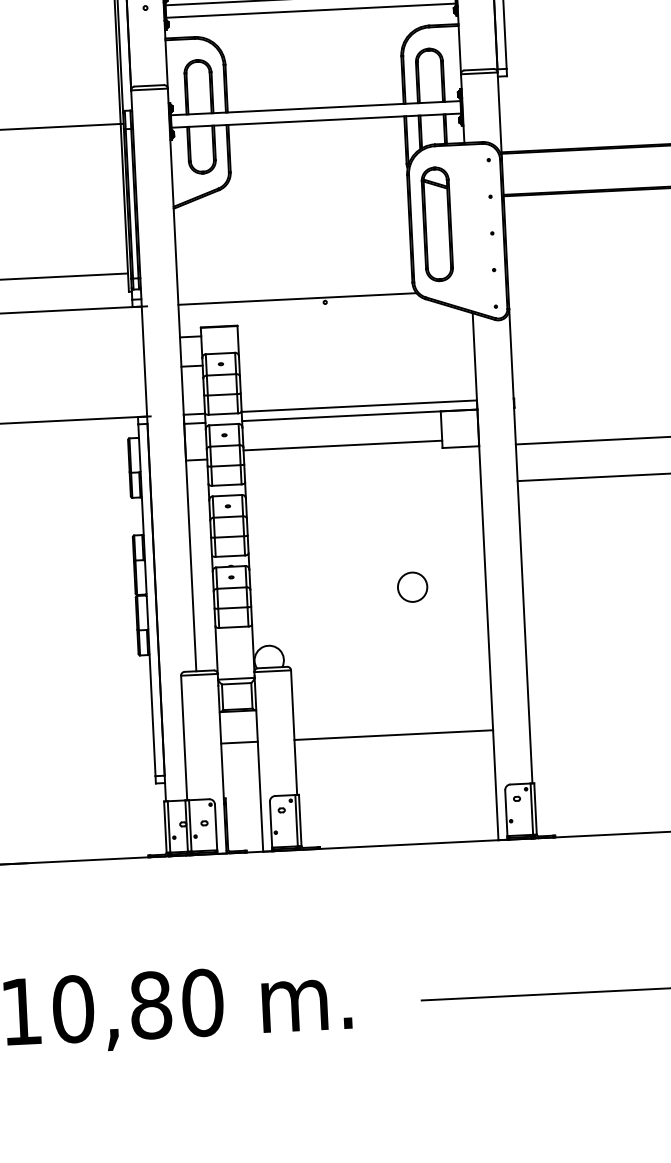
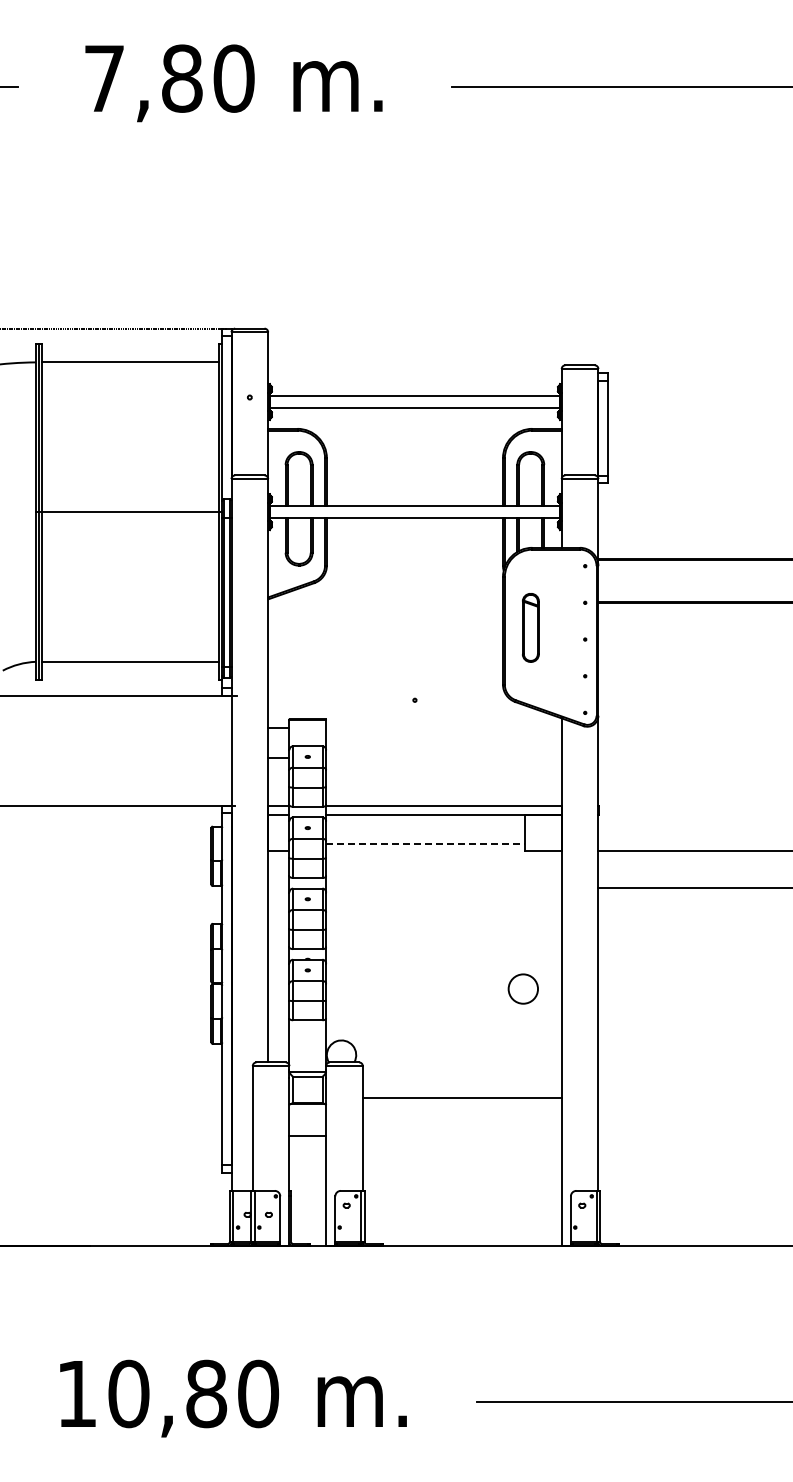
part: (437, 224) -> (530, 627), size x0.6
line: (297, 298) -> (387, 695), removed
line: (343, 445) -> (426, 844), solid -> dashed
circle: (411, 586) -> (522, 988), moved
line: (392, 734) -> (461, 1097), moved

